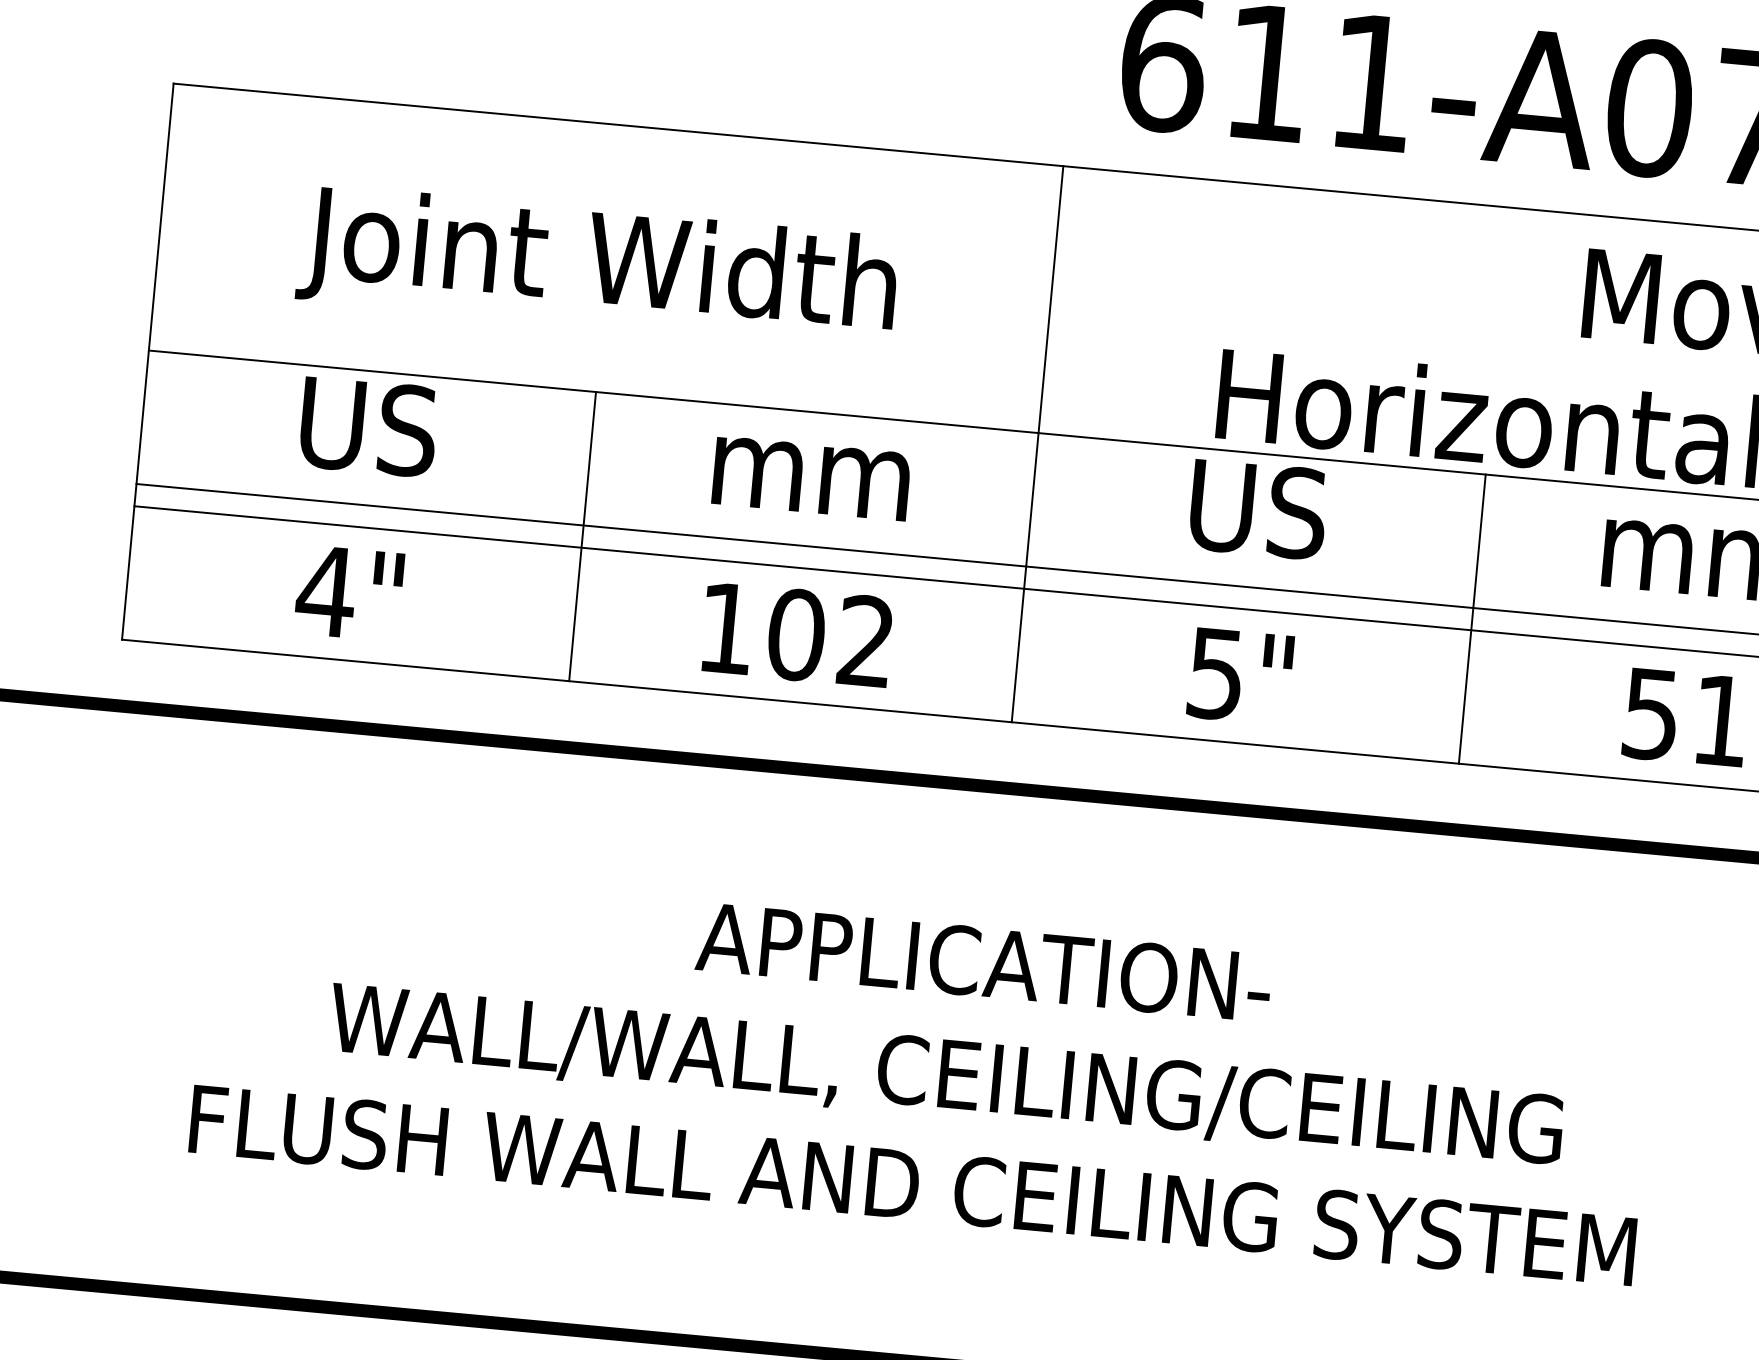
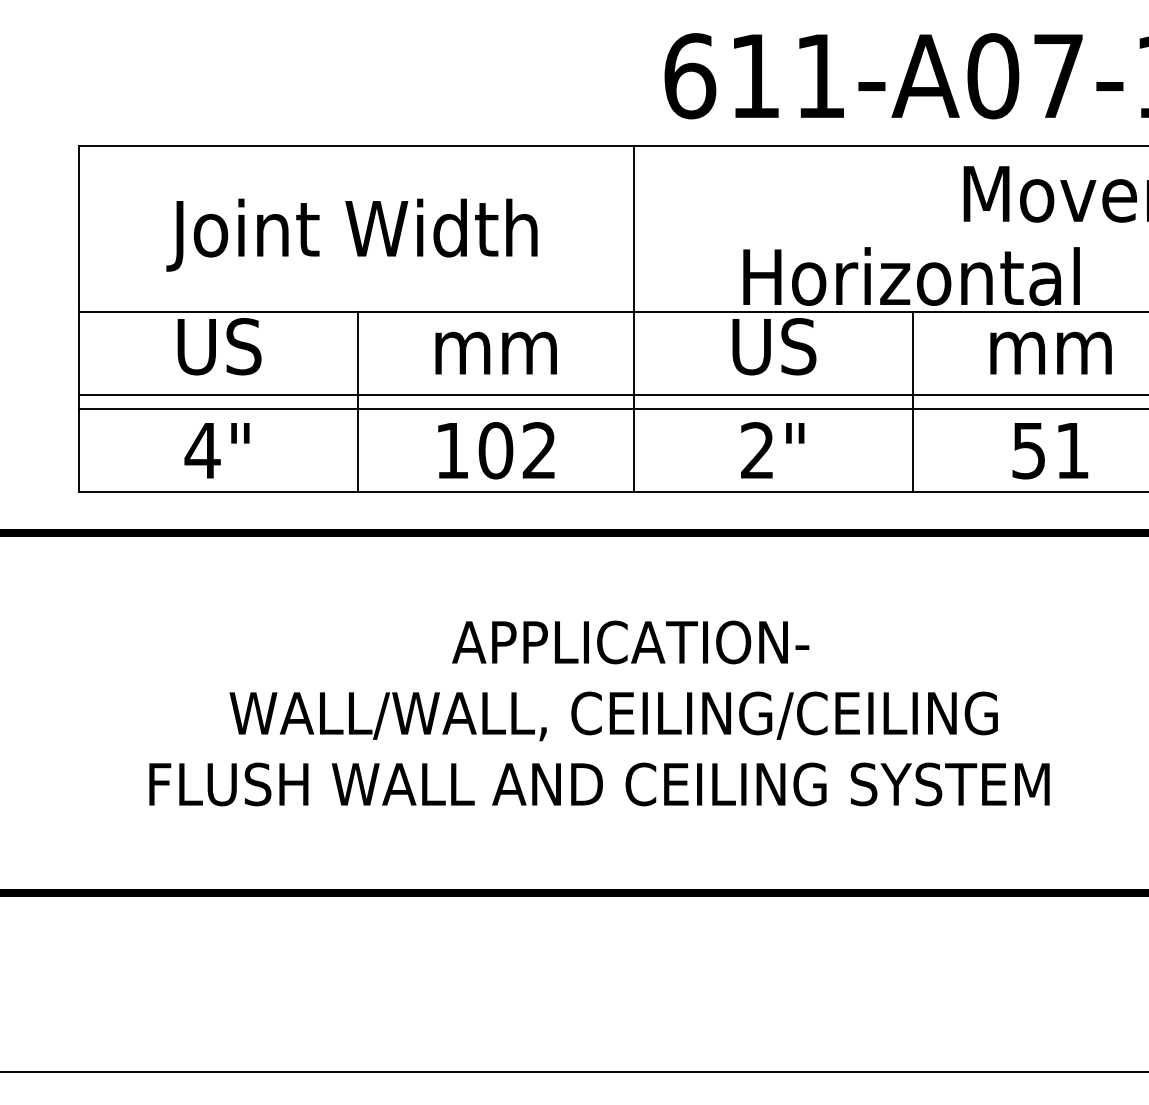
text: (1215, 673) -> (757, 450), 5" -> 2"

